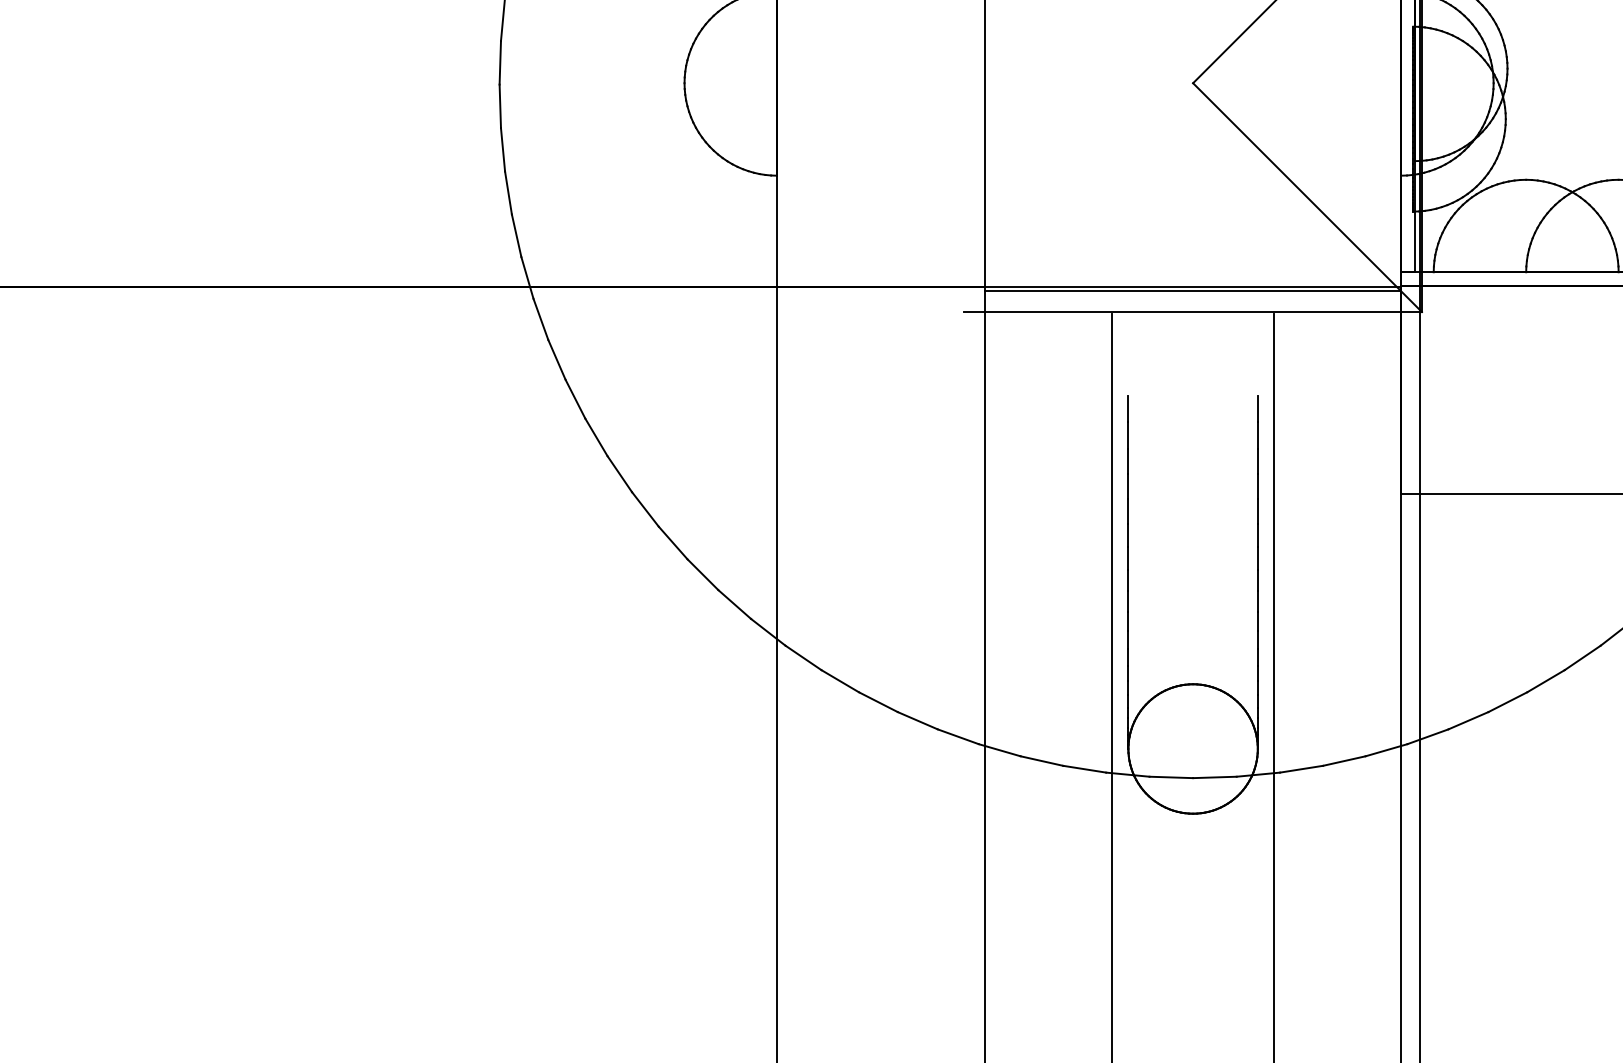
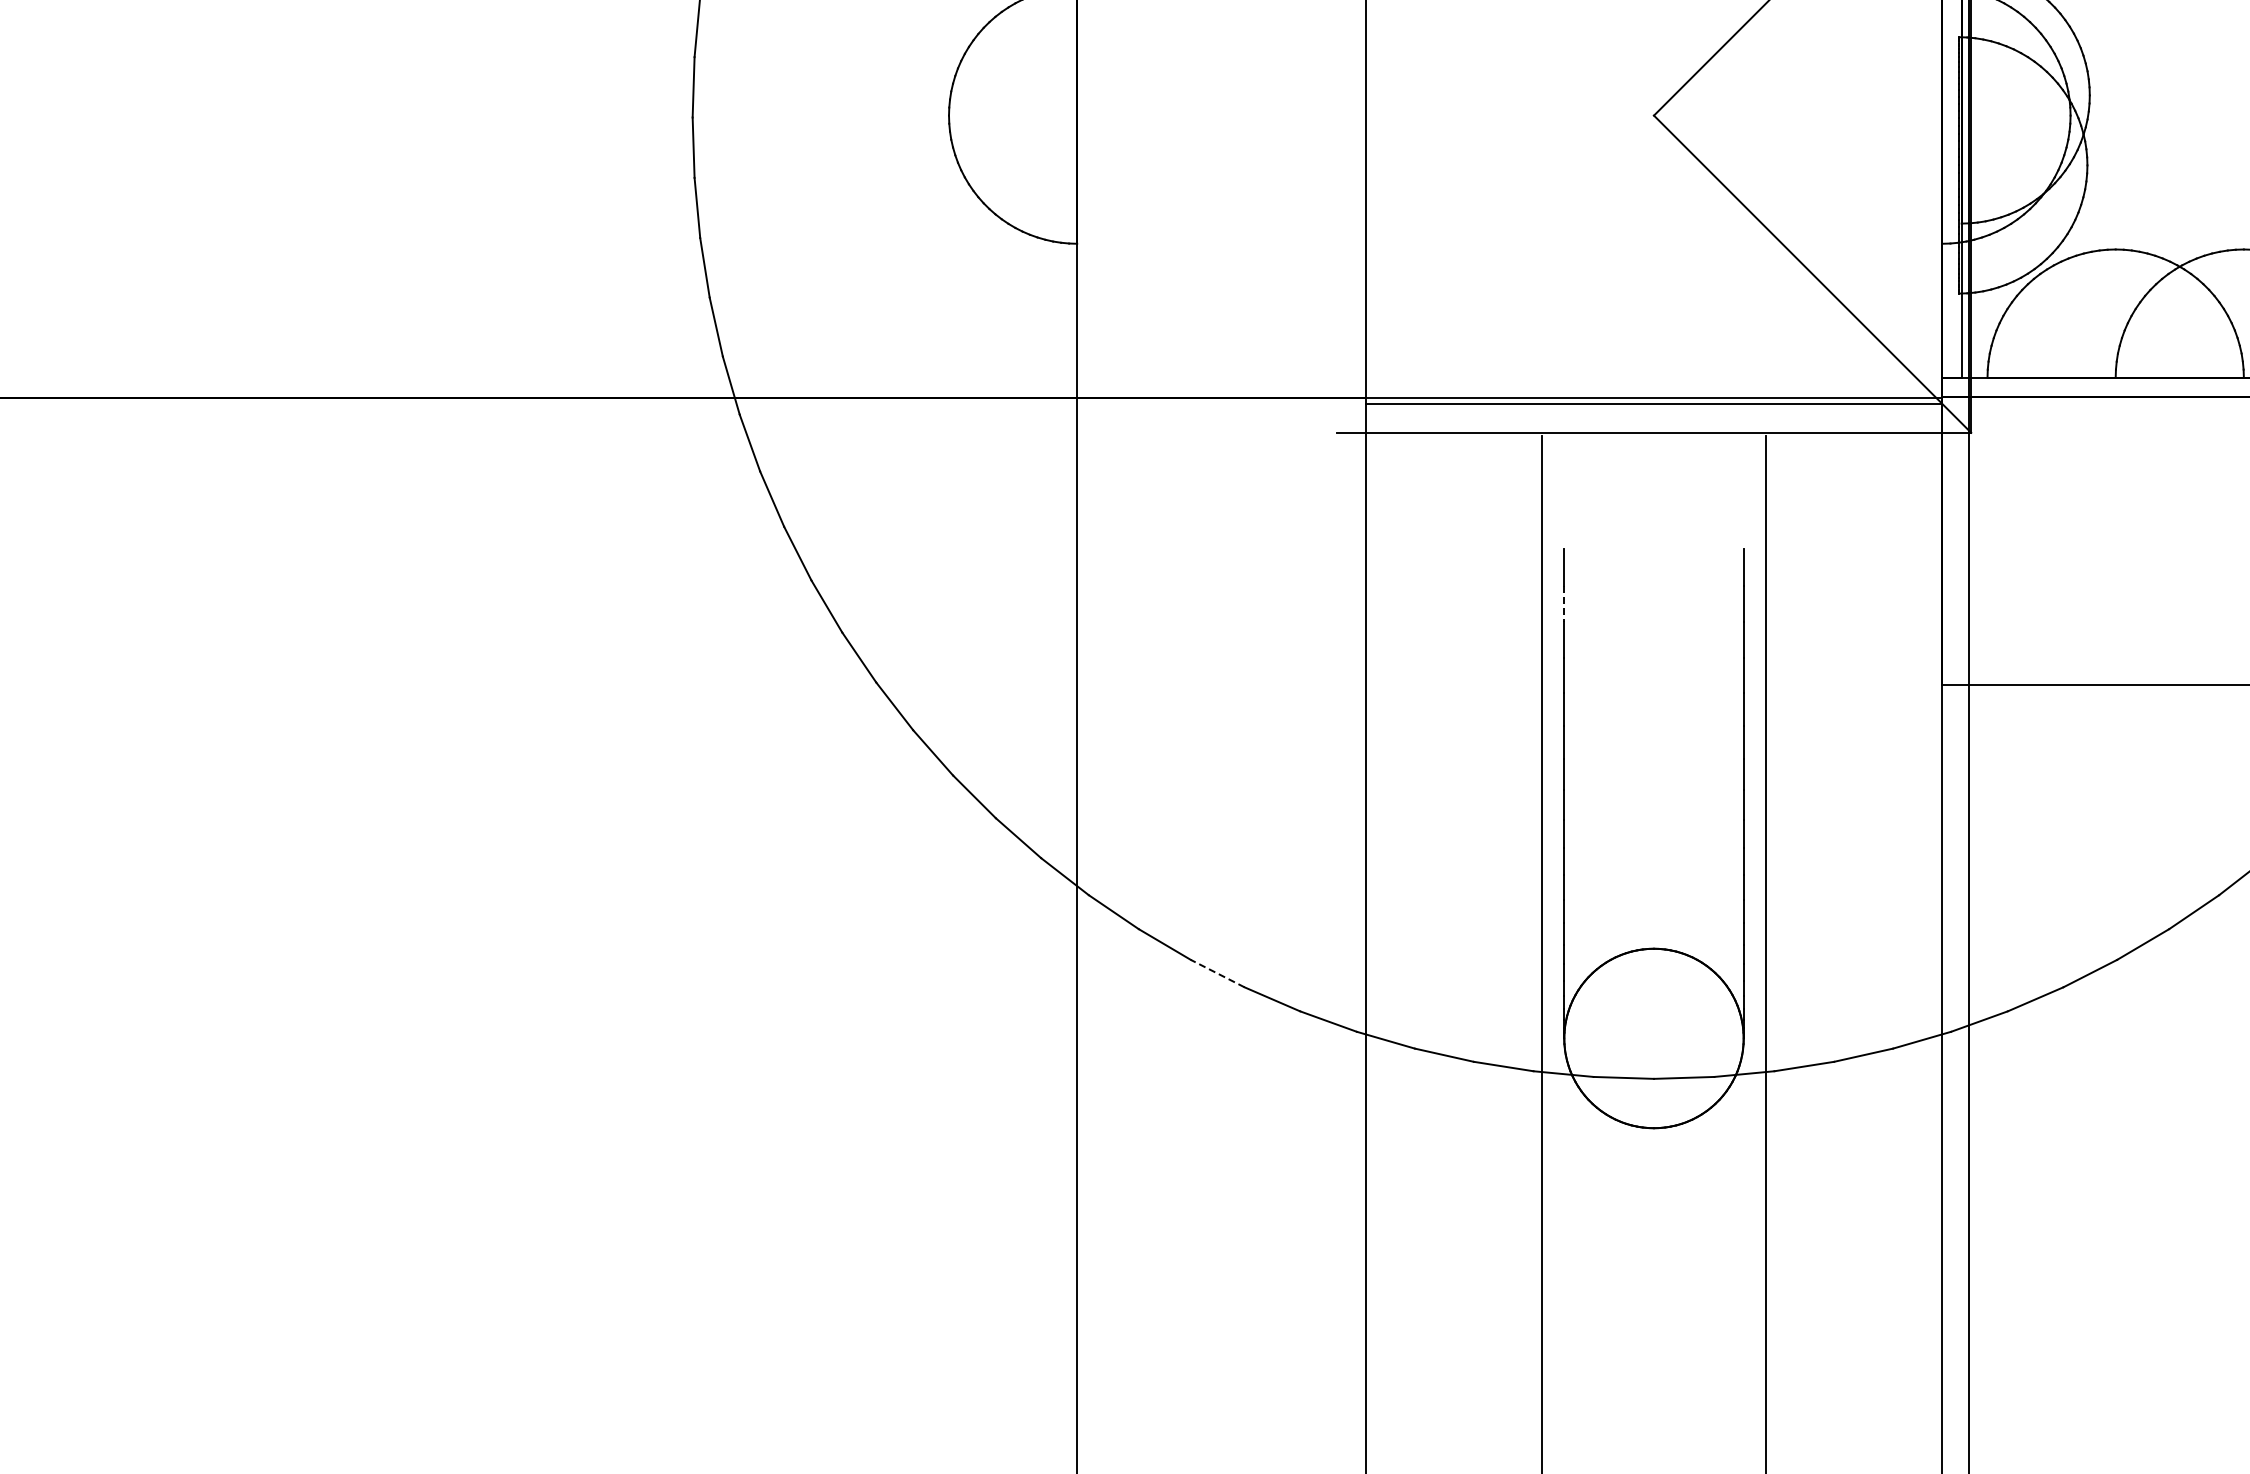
line: (1128, 435) -> (1564, 604), solid -> dashed
line: (878, 702) -> (1217, 973), solid -> dashed

